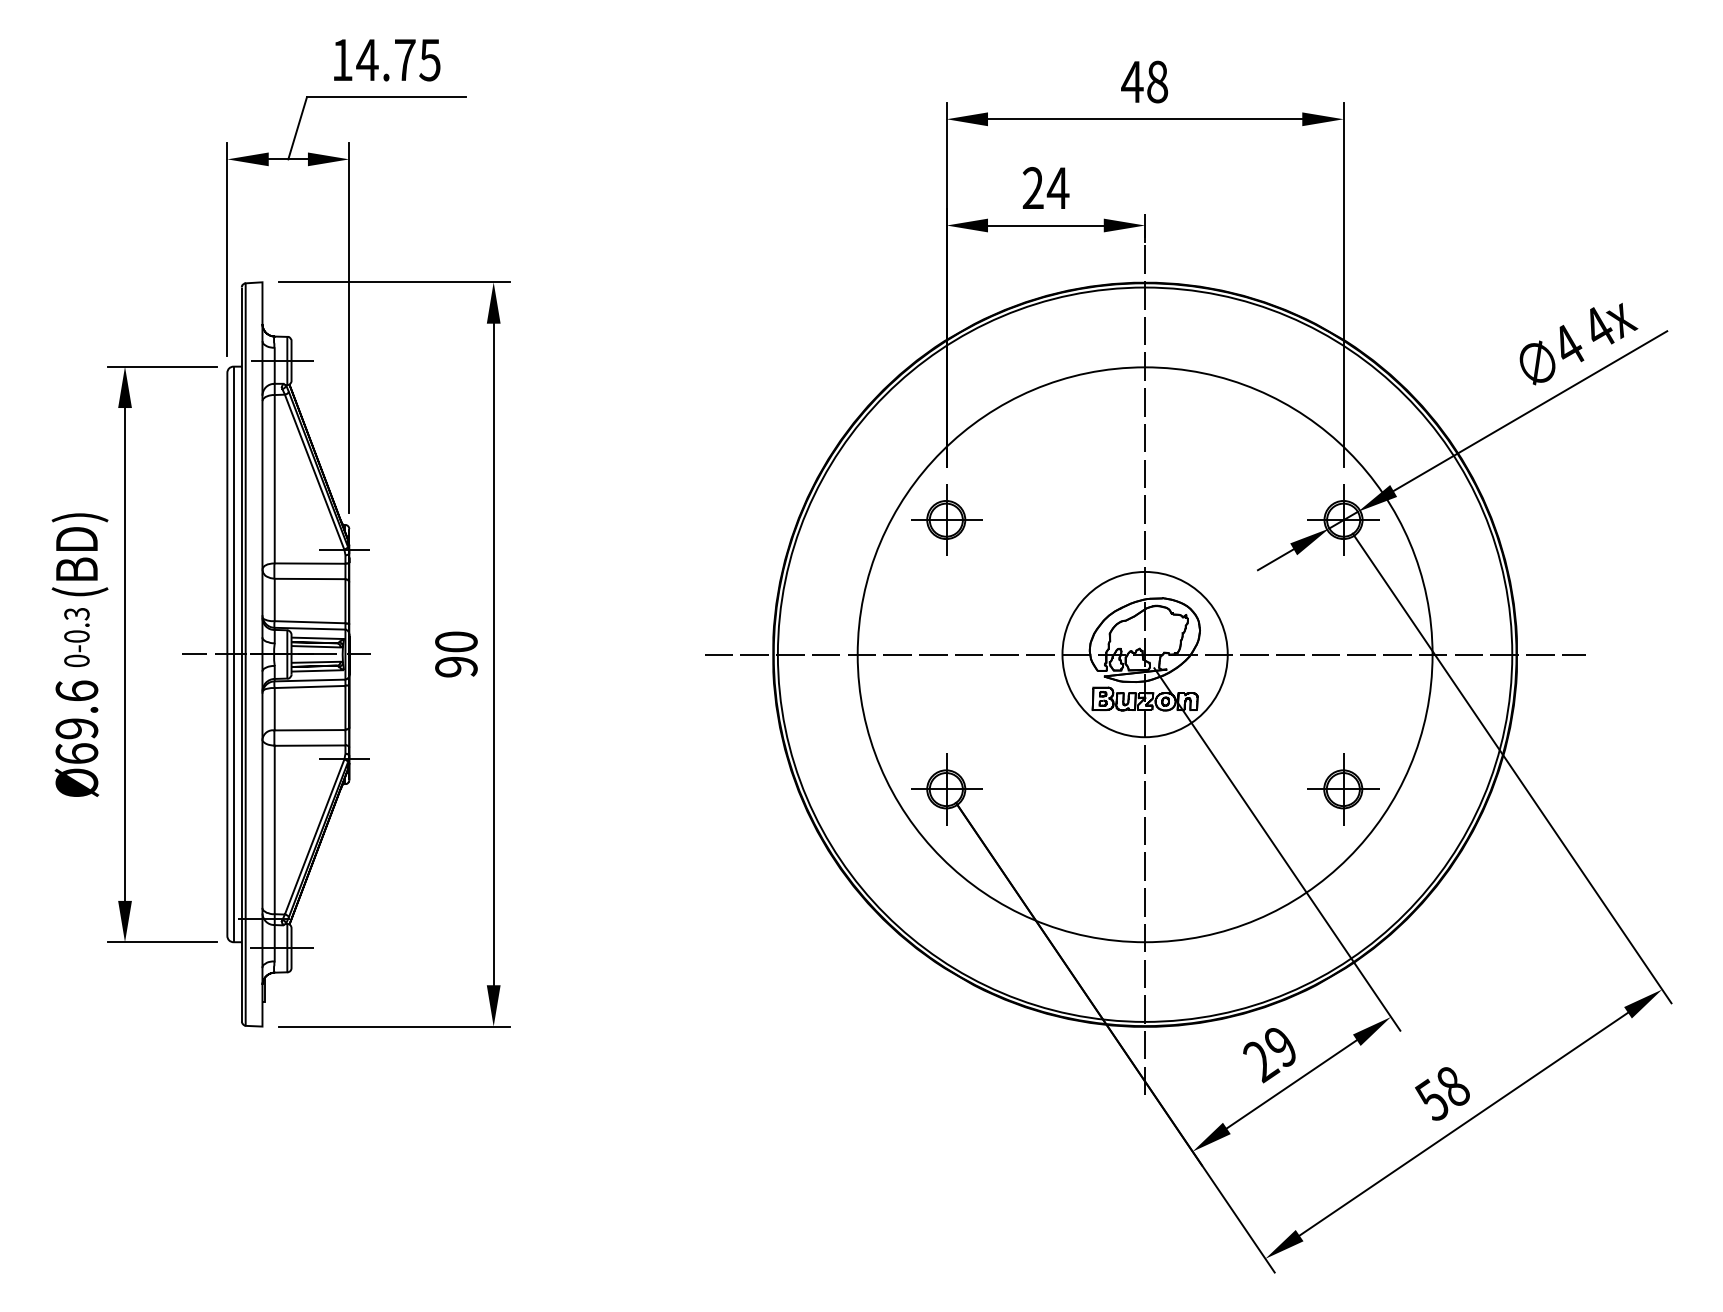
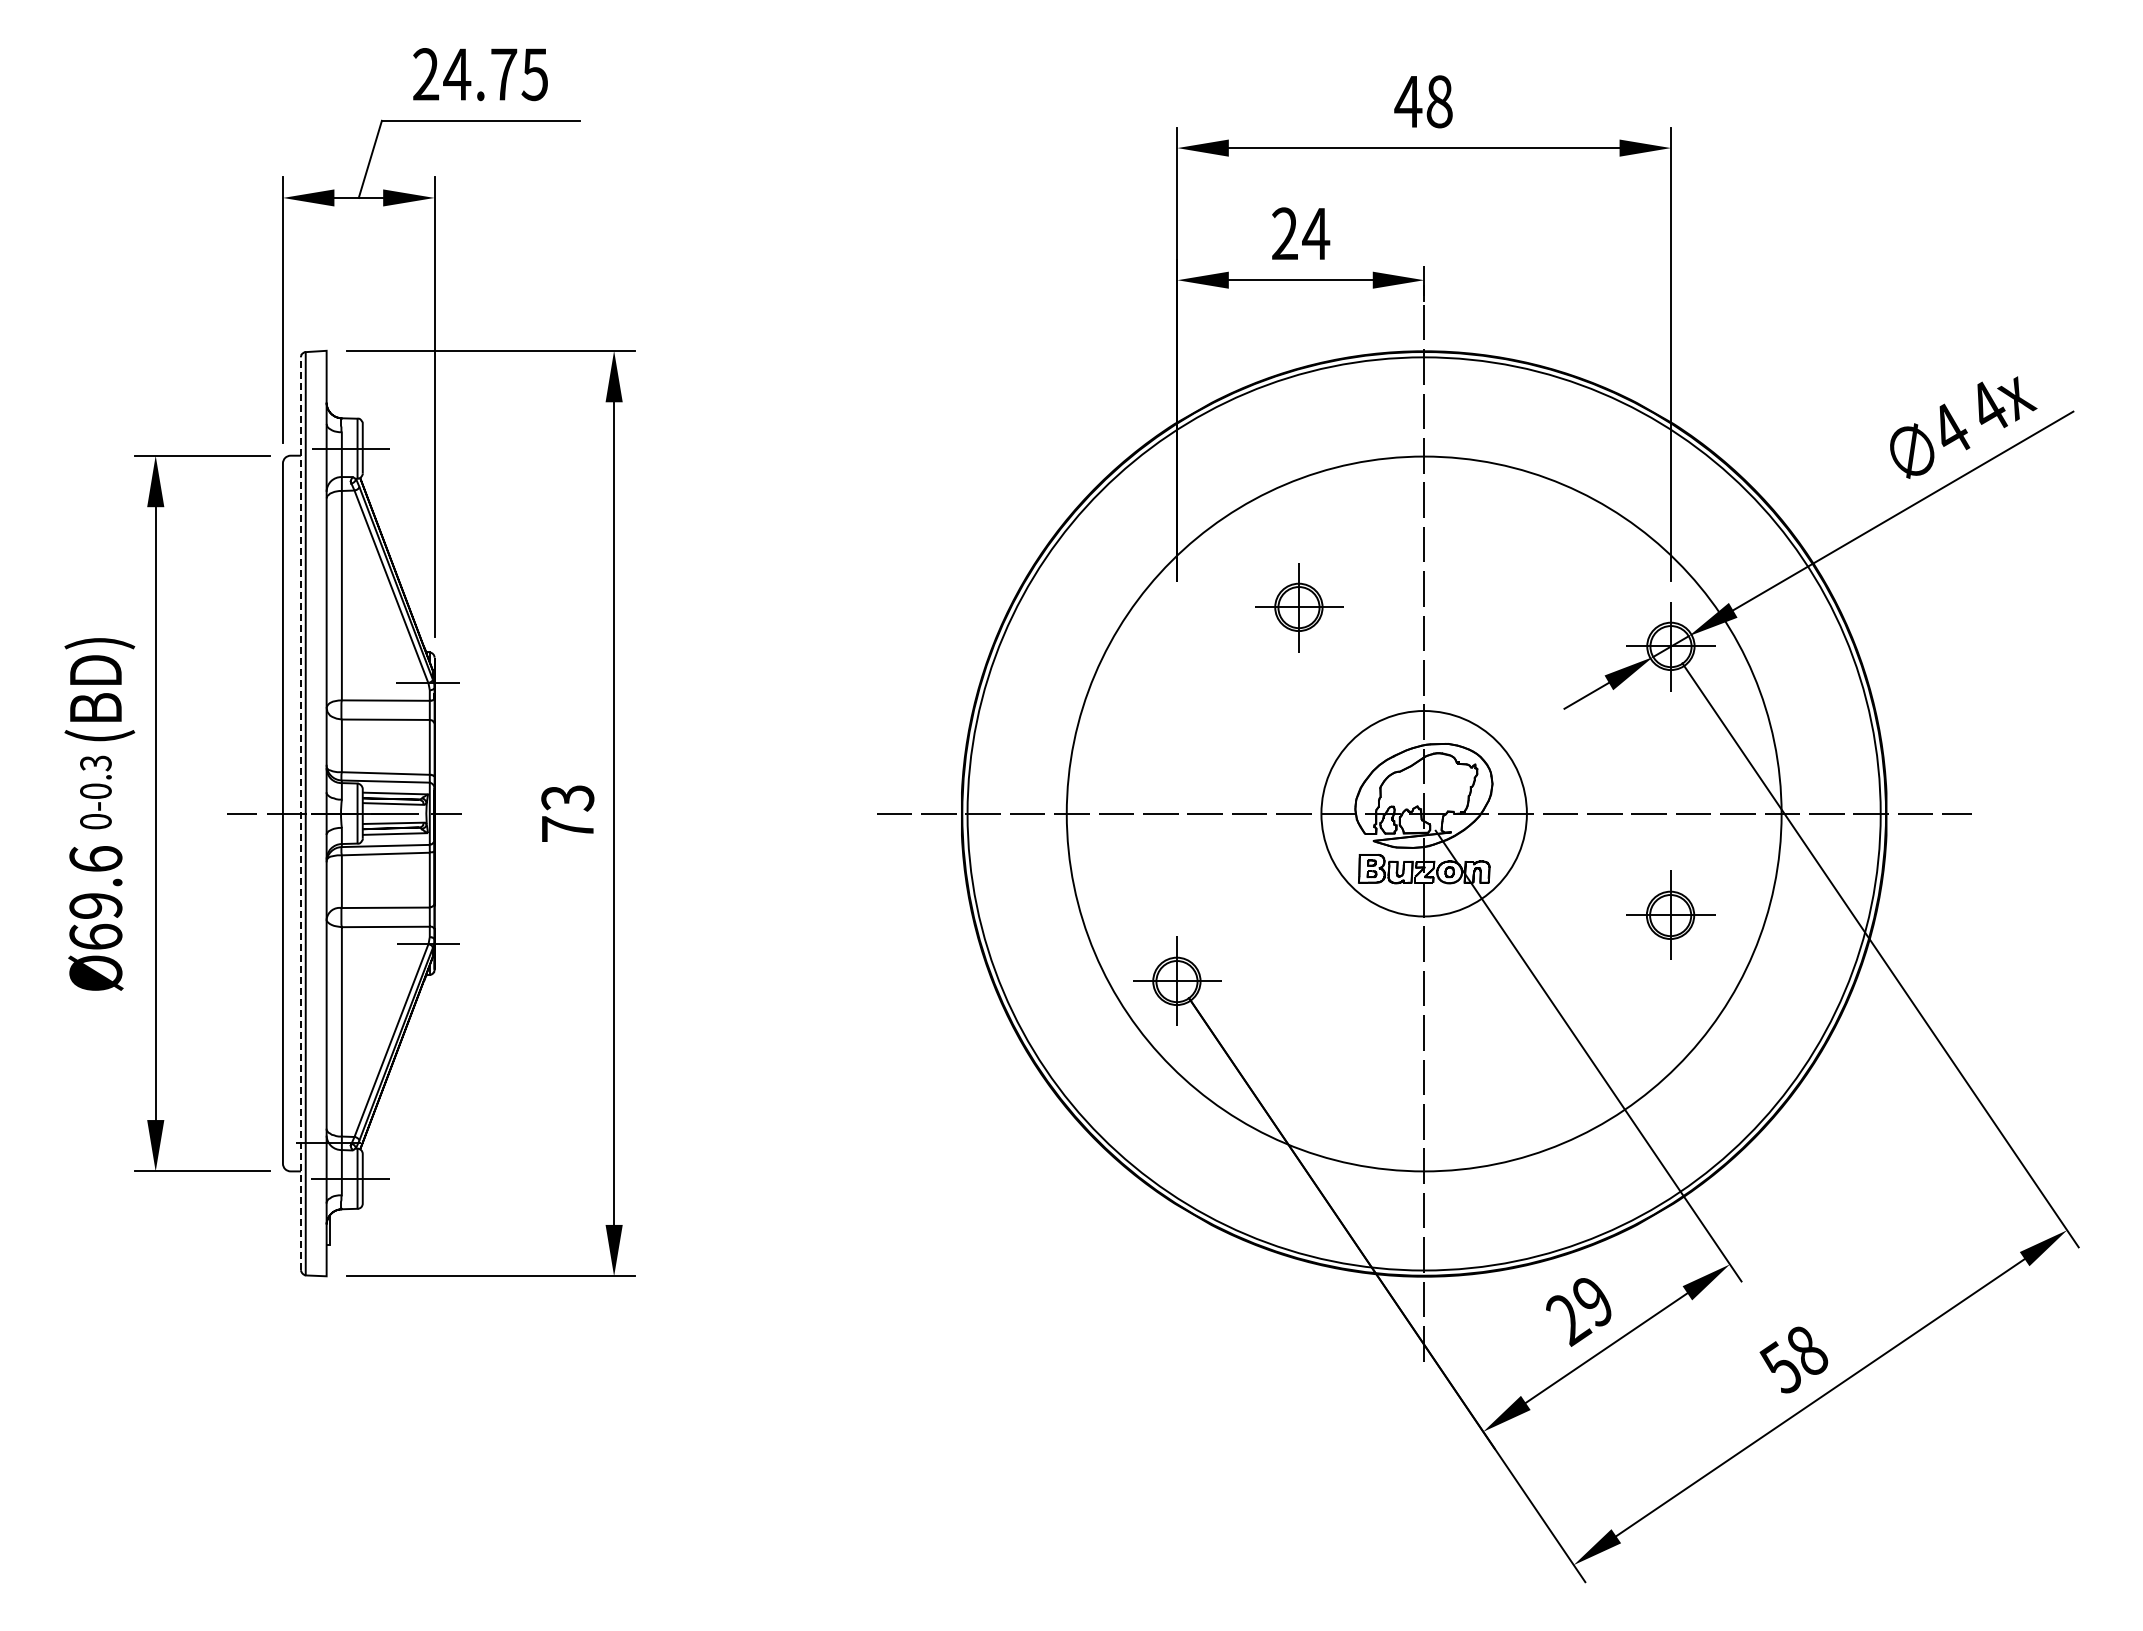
text: (342, 60) -> (426, 74), 14.75 -> 24.75
part: (946, 520) -> (1299, 607), moved
line: (233, 654) -> (290, 813), removed
line: (241, 654) -> (300, 813), solid -> dashed
text: (456, 654) -> (567, 813), 90 -> 73
part: (1343, 788) -> (1670, 914), moved

